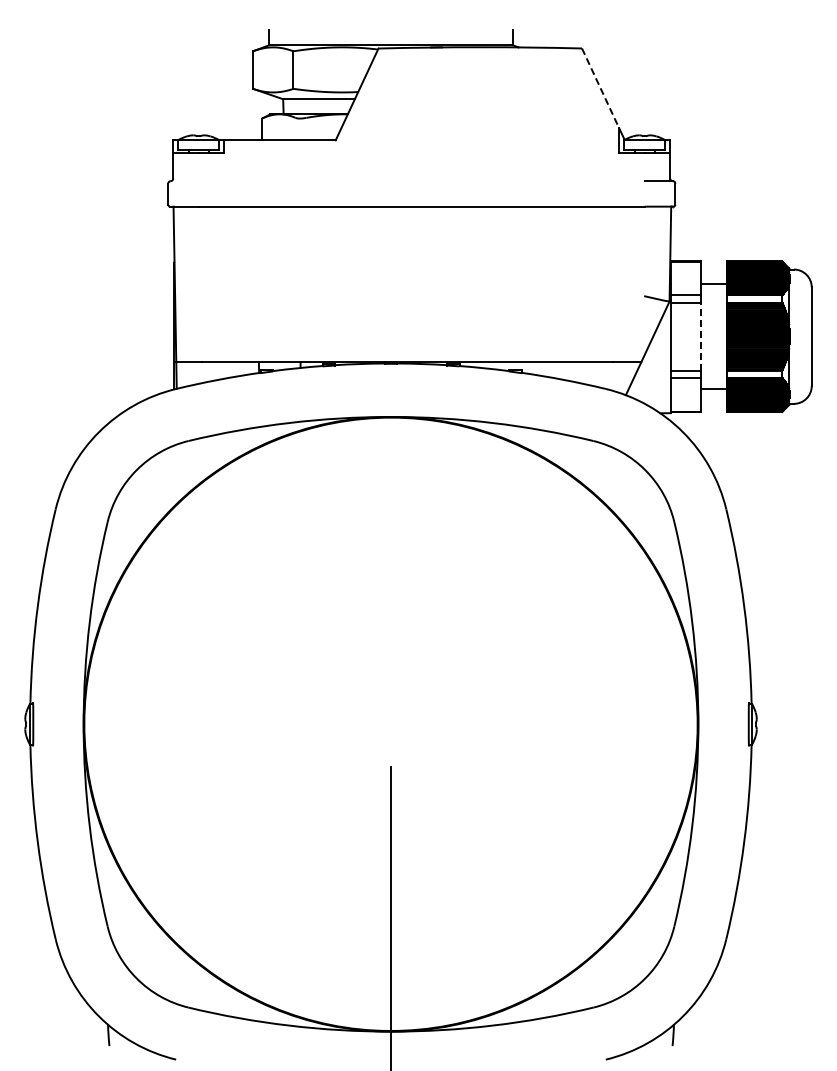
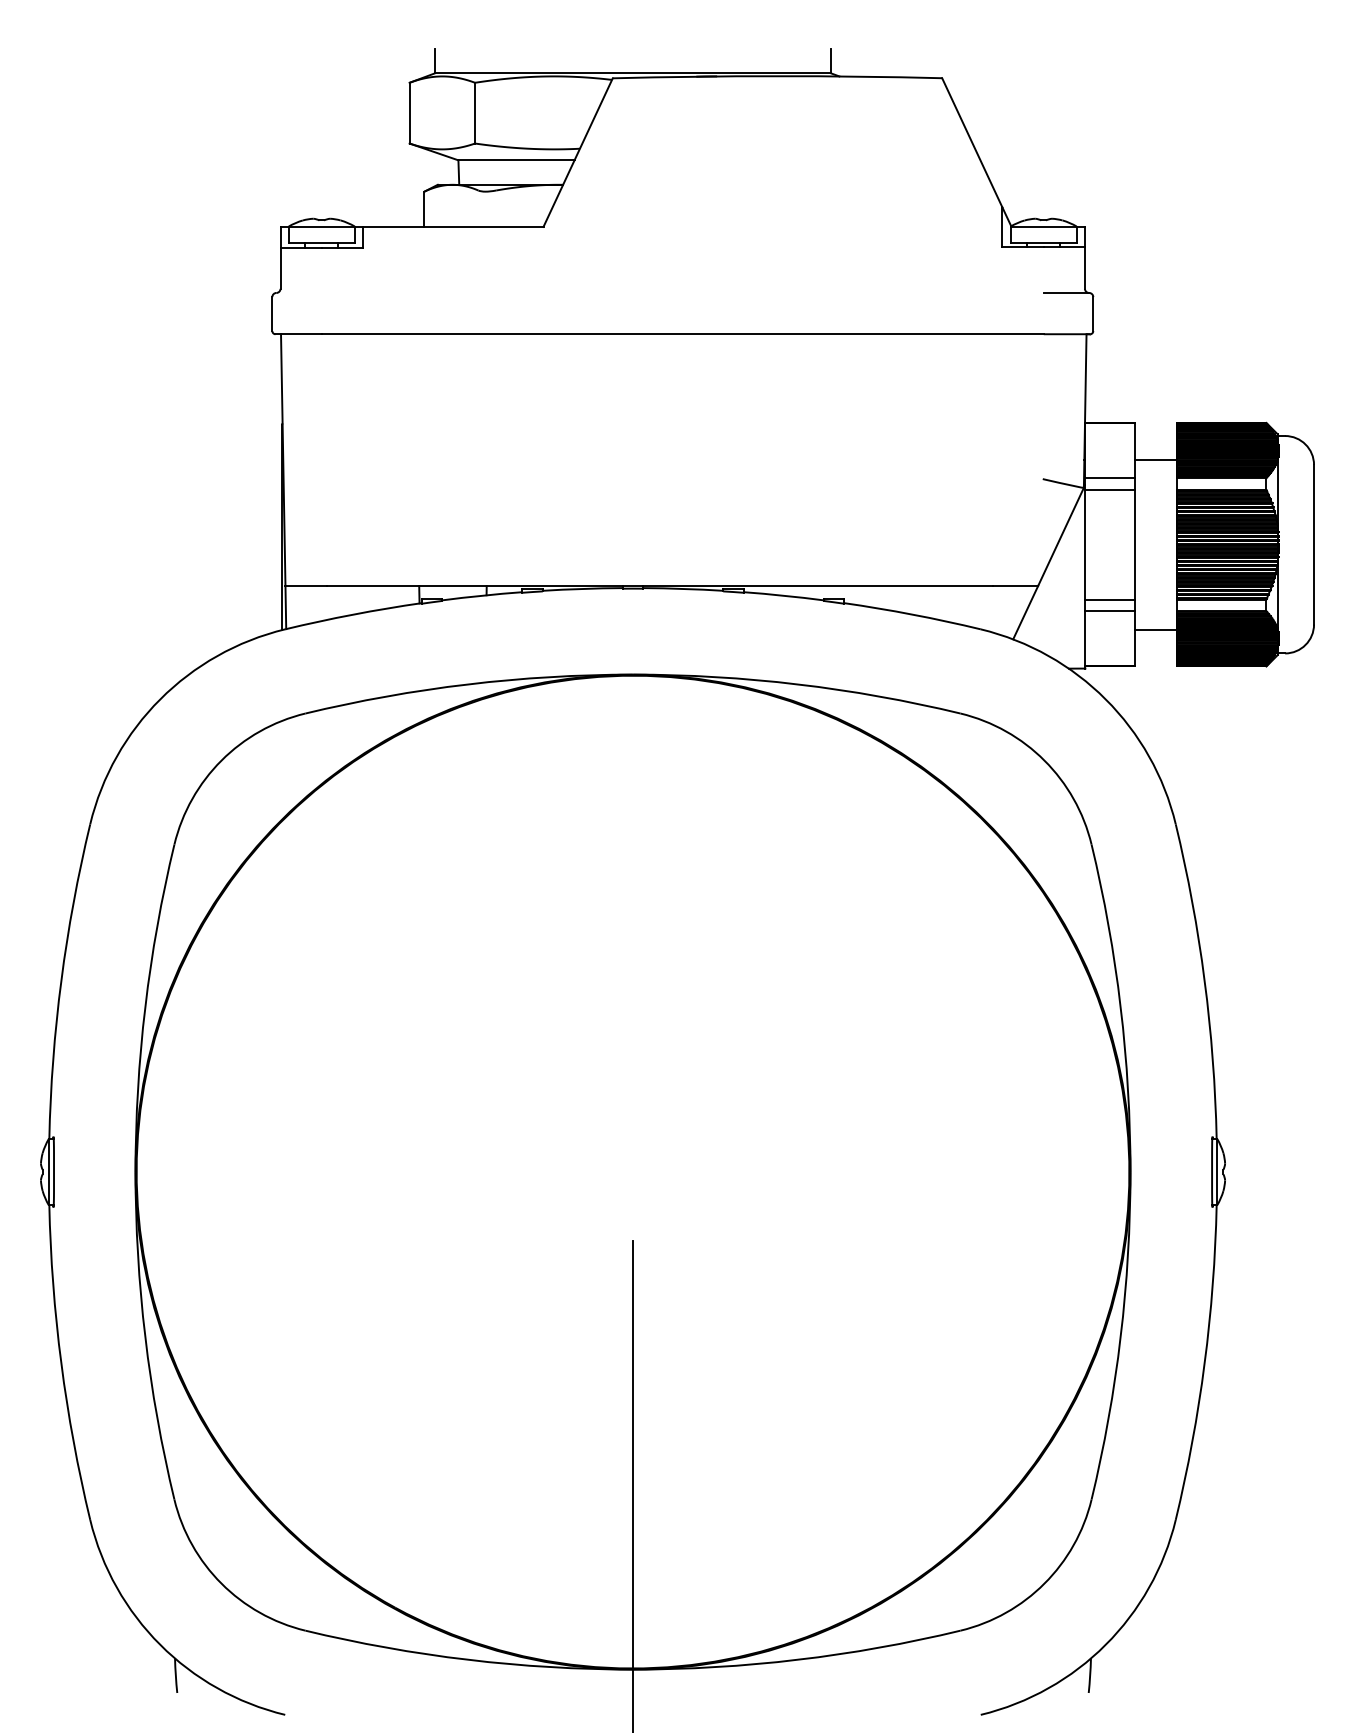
line: (600, 88) -> (972, 142), dashed -> solid
line: (701, 336) -> (1135, 544), dashed -> solid

